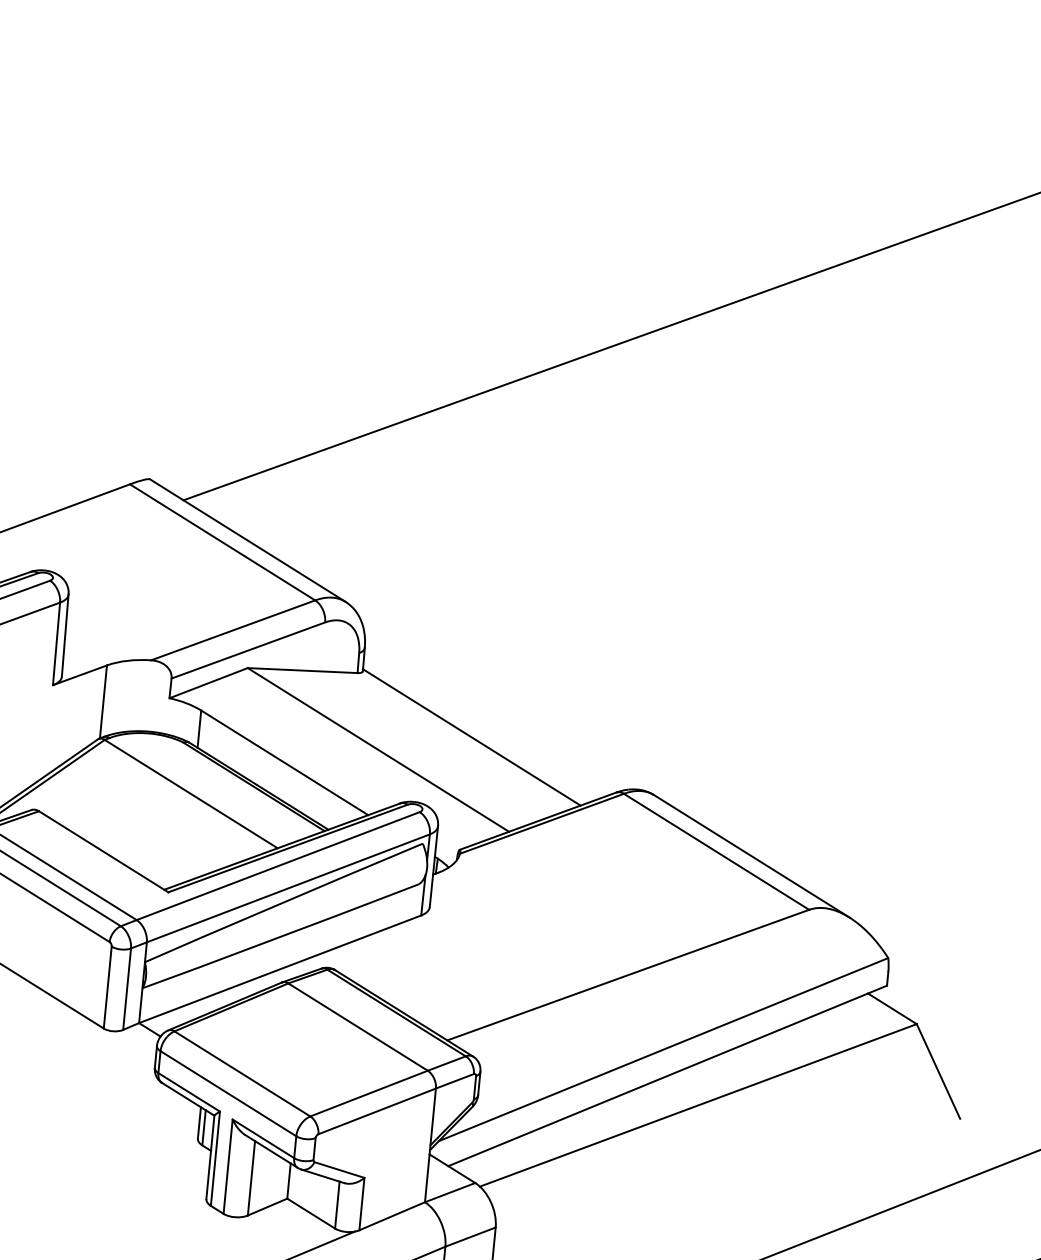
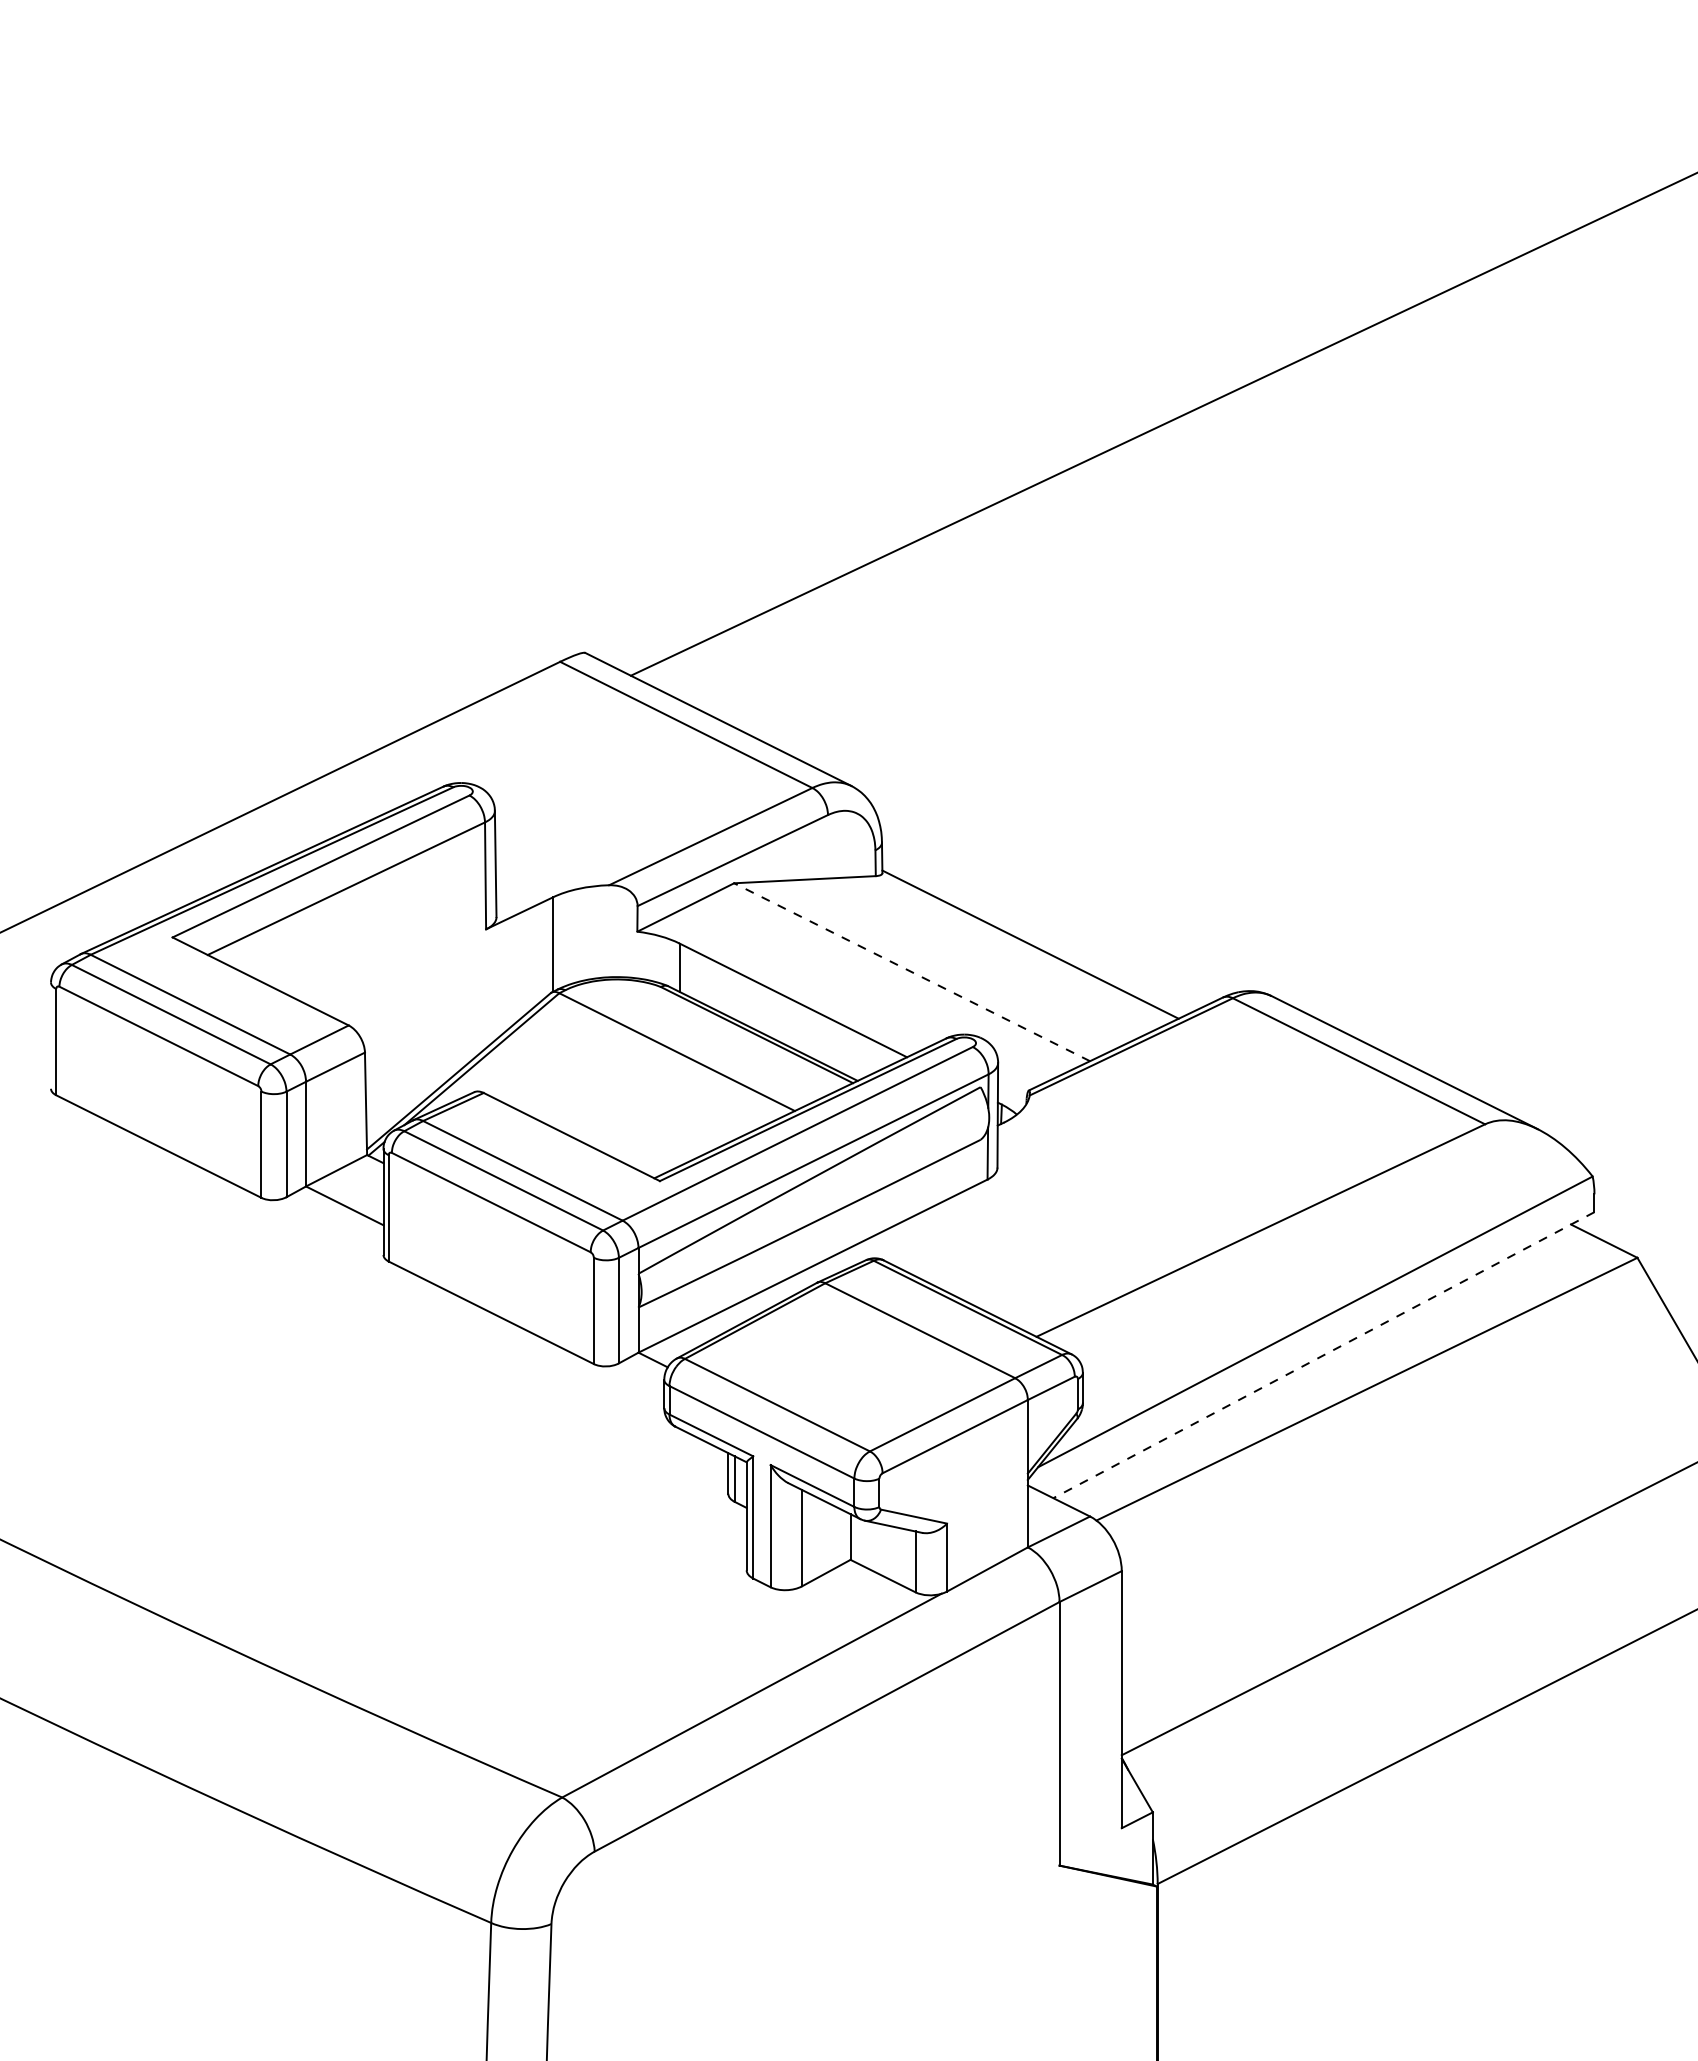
line: (378, 750) -> (912, 972), solid -> dashed
line: (667, 1076) -> (1323, 1355), solid -> dashed

